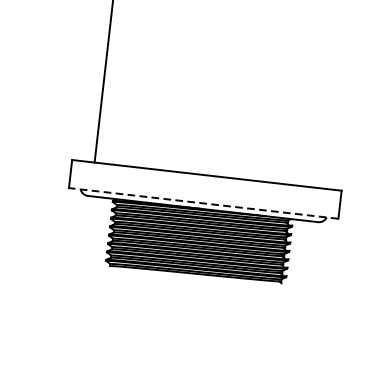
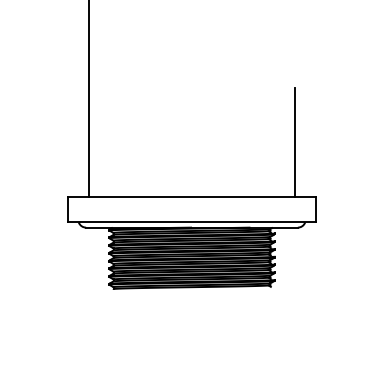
line: (326, 129) -> (295, 142), added
line: (204, 203) -> (192, 222), dashed -> solid

